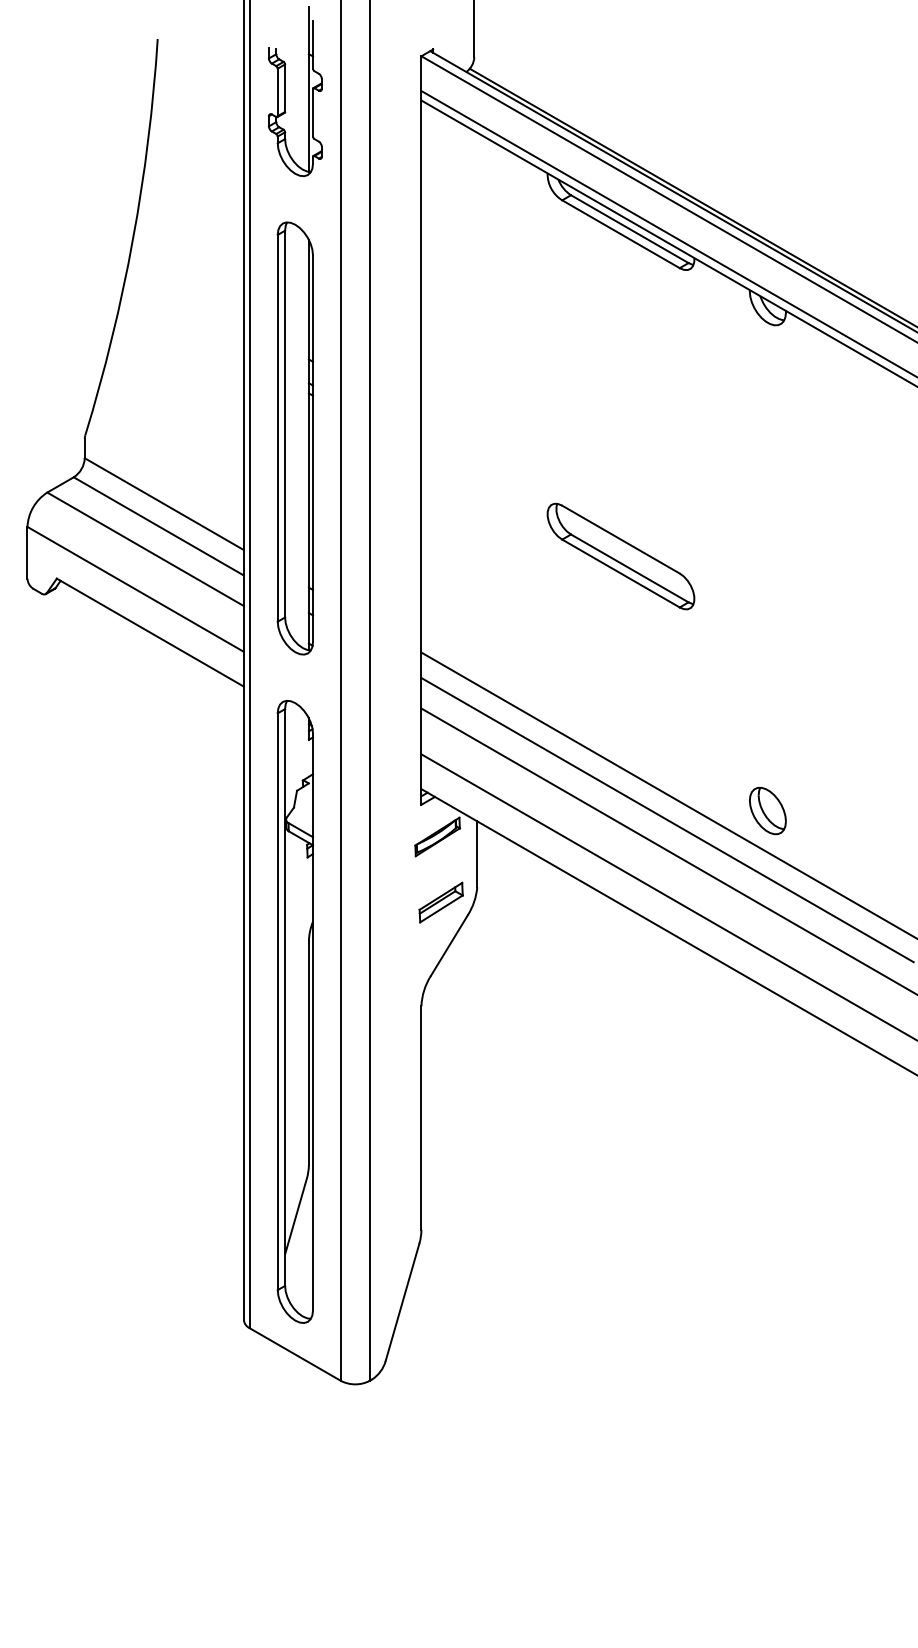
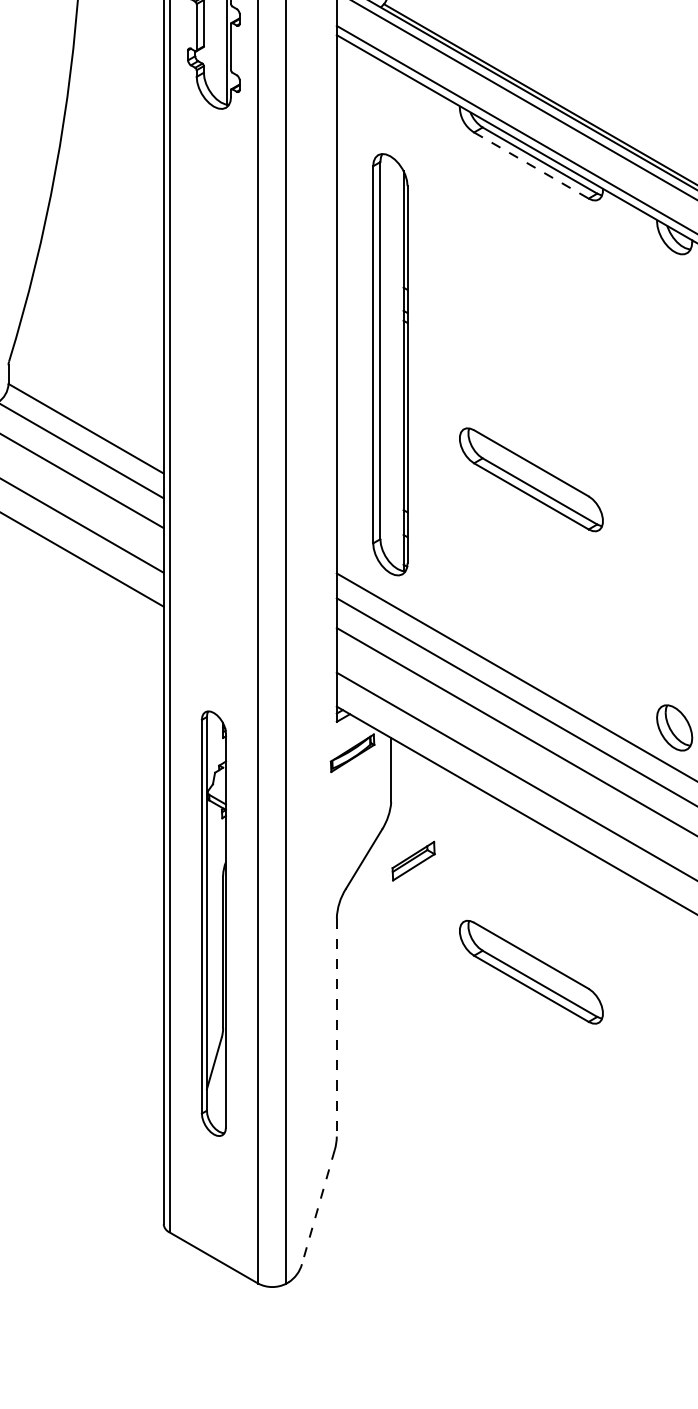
line: (621, 234) -> (531, 165), solid -> dashed
part: (295, 438) -> (390, 364), moved
part: (440, 902) -> (412, 861), moved
part: (295, 1011) -> (214, 923), size x0.7
part: (620, 1061) -> (530, 972), added
line: (421, 1118) -> (336, 1027), solid -> dashed
line: (402, 1302) -> (318, 1207), solid -> dashed

